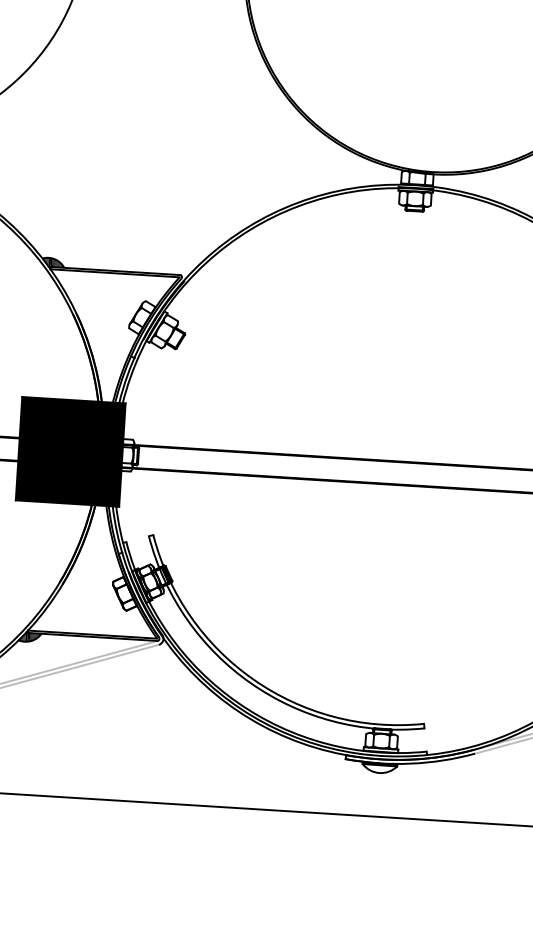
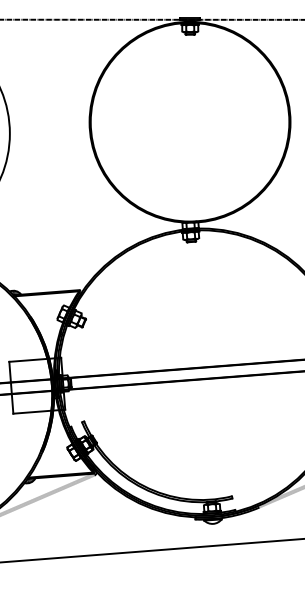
fill: (71, 451) -> (37, 385), removed

